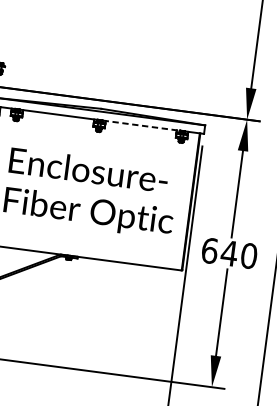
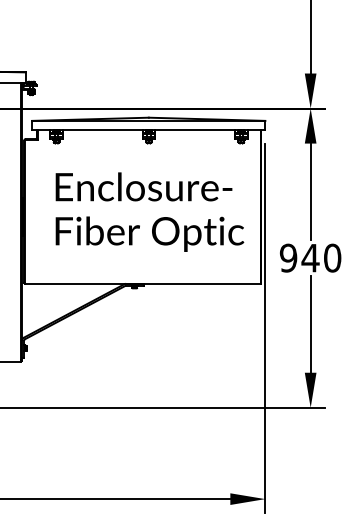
line: (141, 125) -> (195, 130), dashed -> solid
text: (209, 250) -> (288, 257), 640 -> 940

